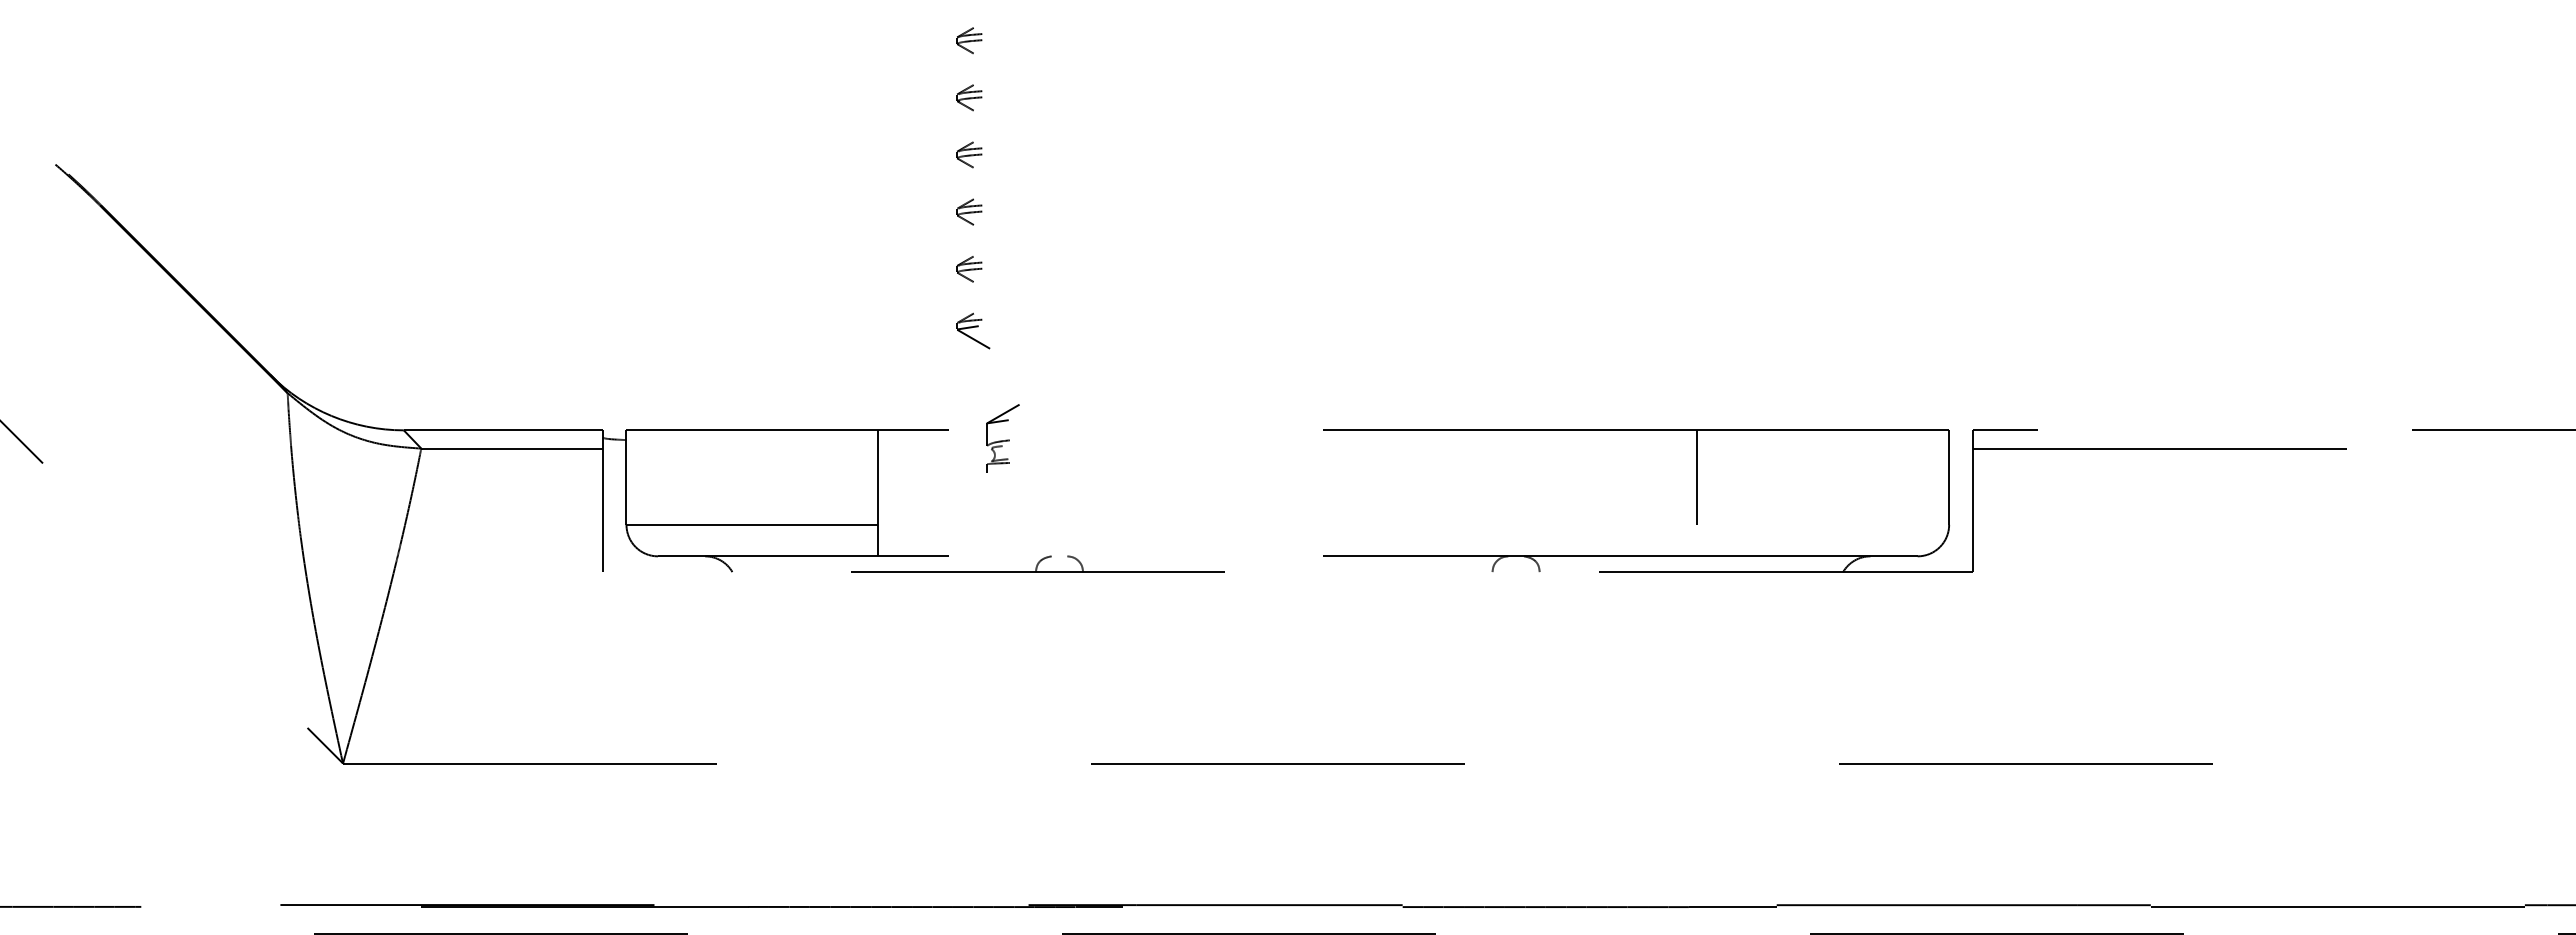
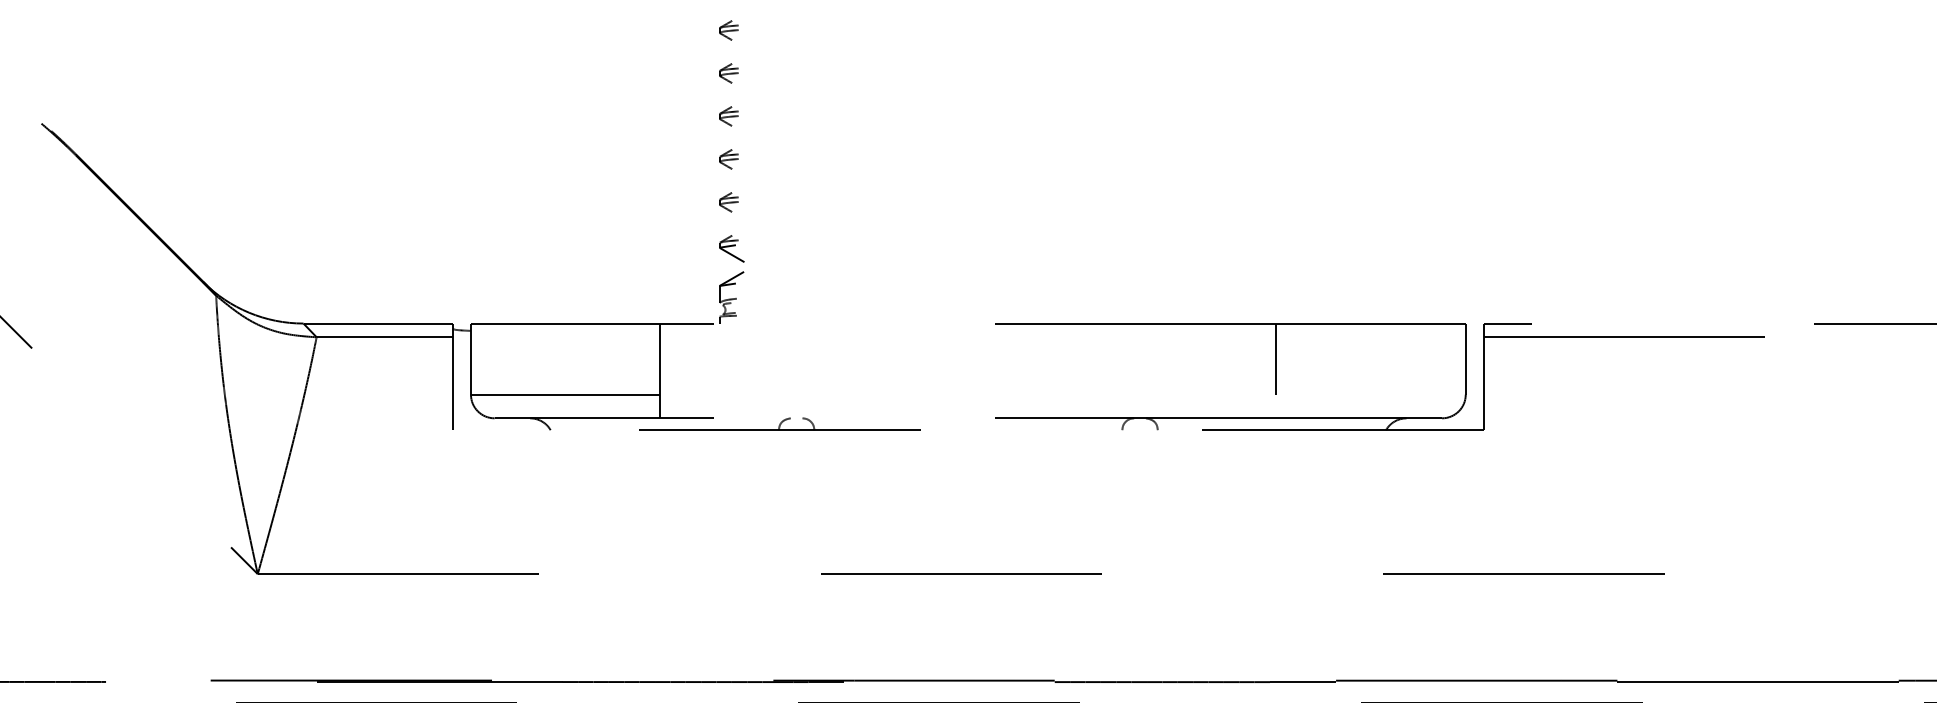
part: (1002, 438) -> (731, 297), moved

